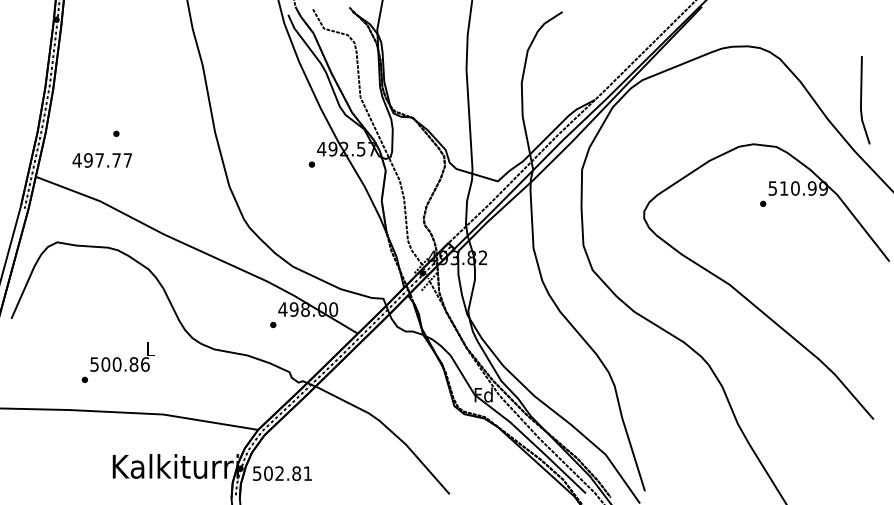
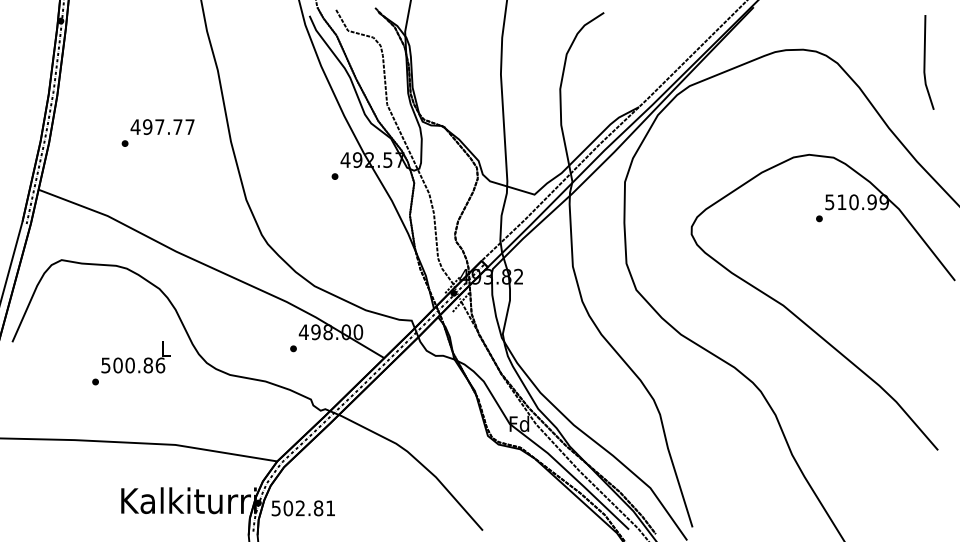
line: (861, 100) -> (924, 62), moved
text: (101, 160) -> (161, 127), moved
text: (117, 362) -> (130, 363), moved

